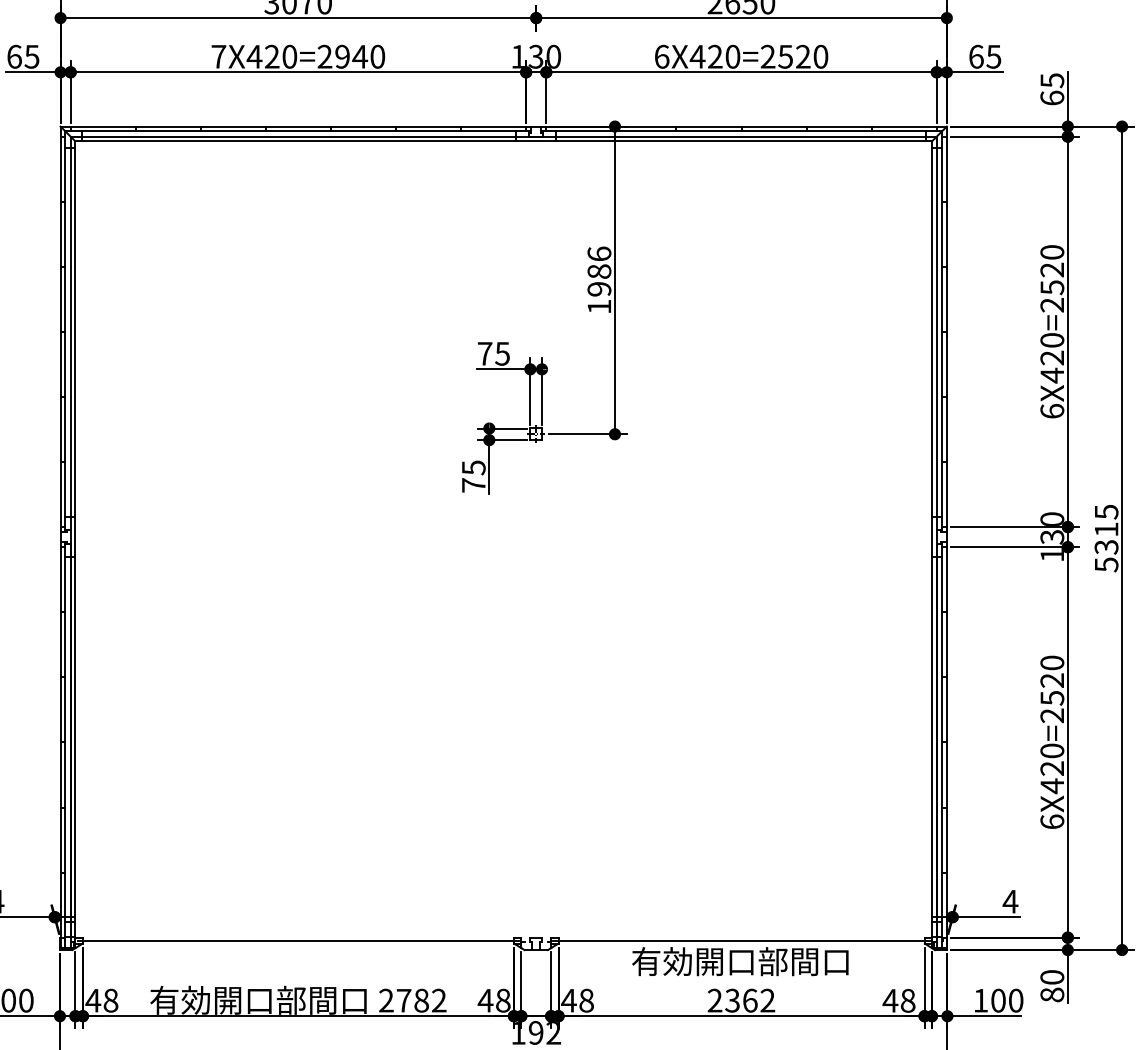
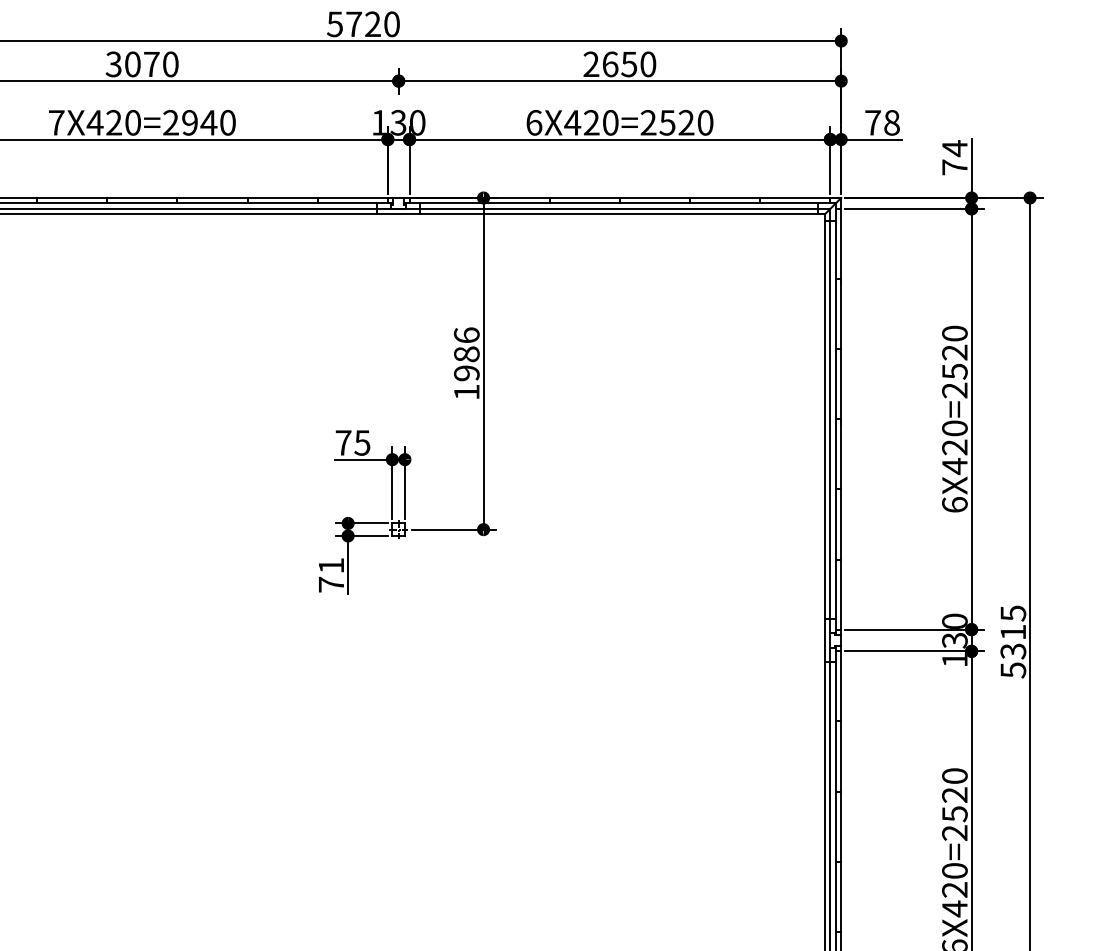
text: (985, 56) -> (882, 122), 65 -> 78
text: (1052, 88) -> (955, 156), 65 -> 74
text: (473, 467) -> (331, 565), 75 -> 71

